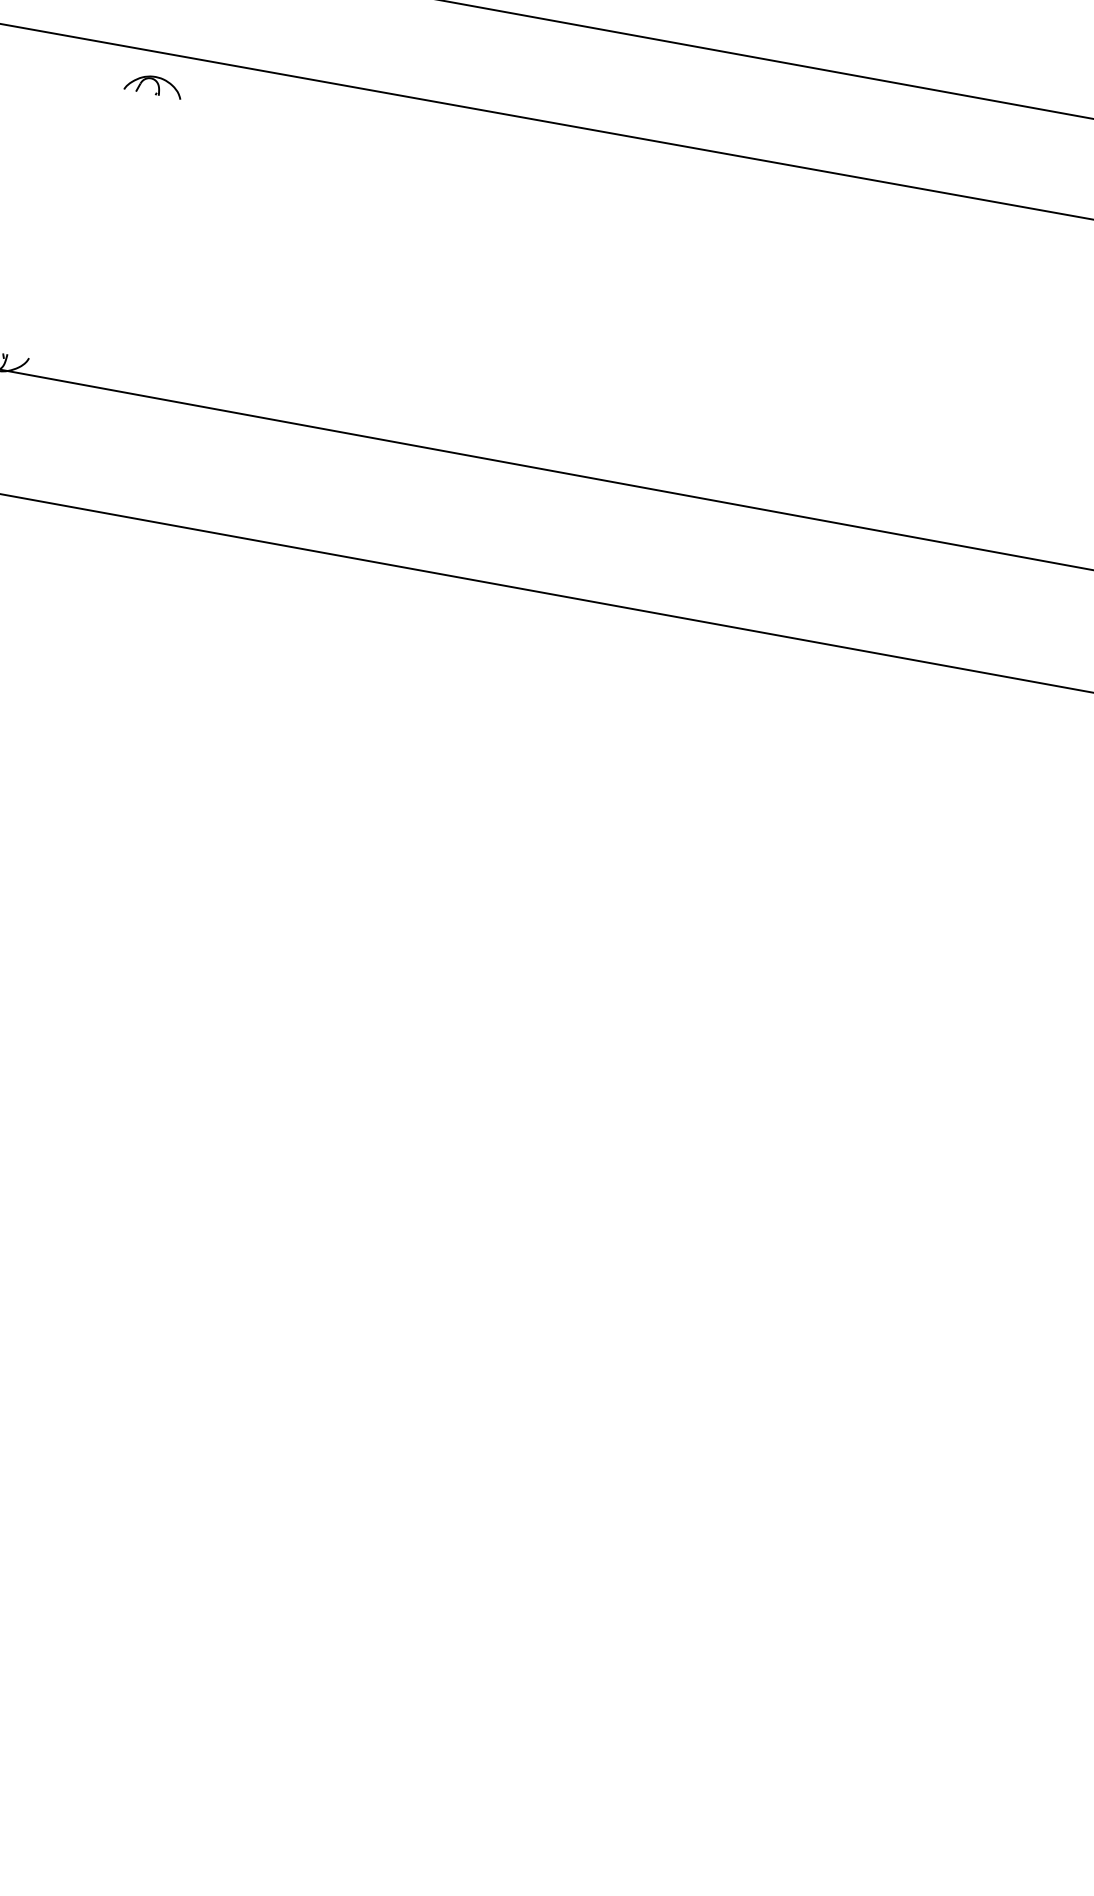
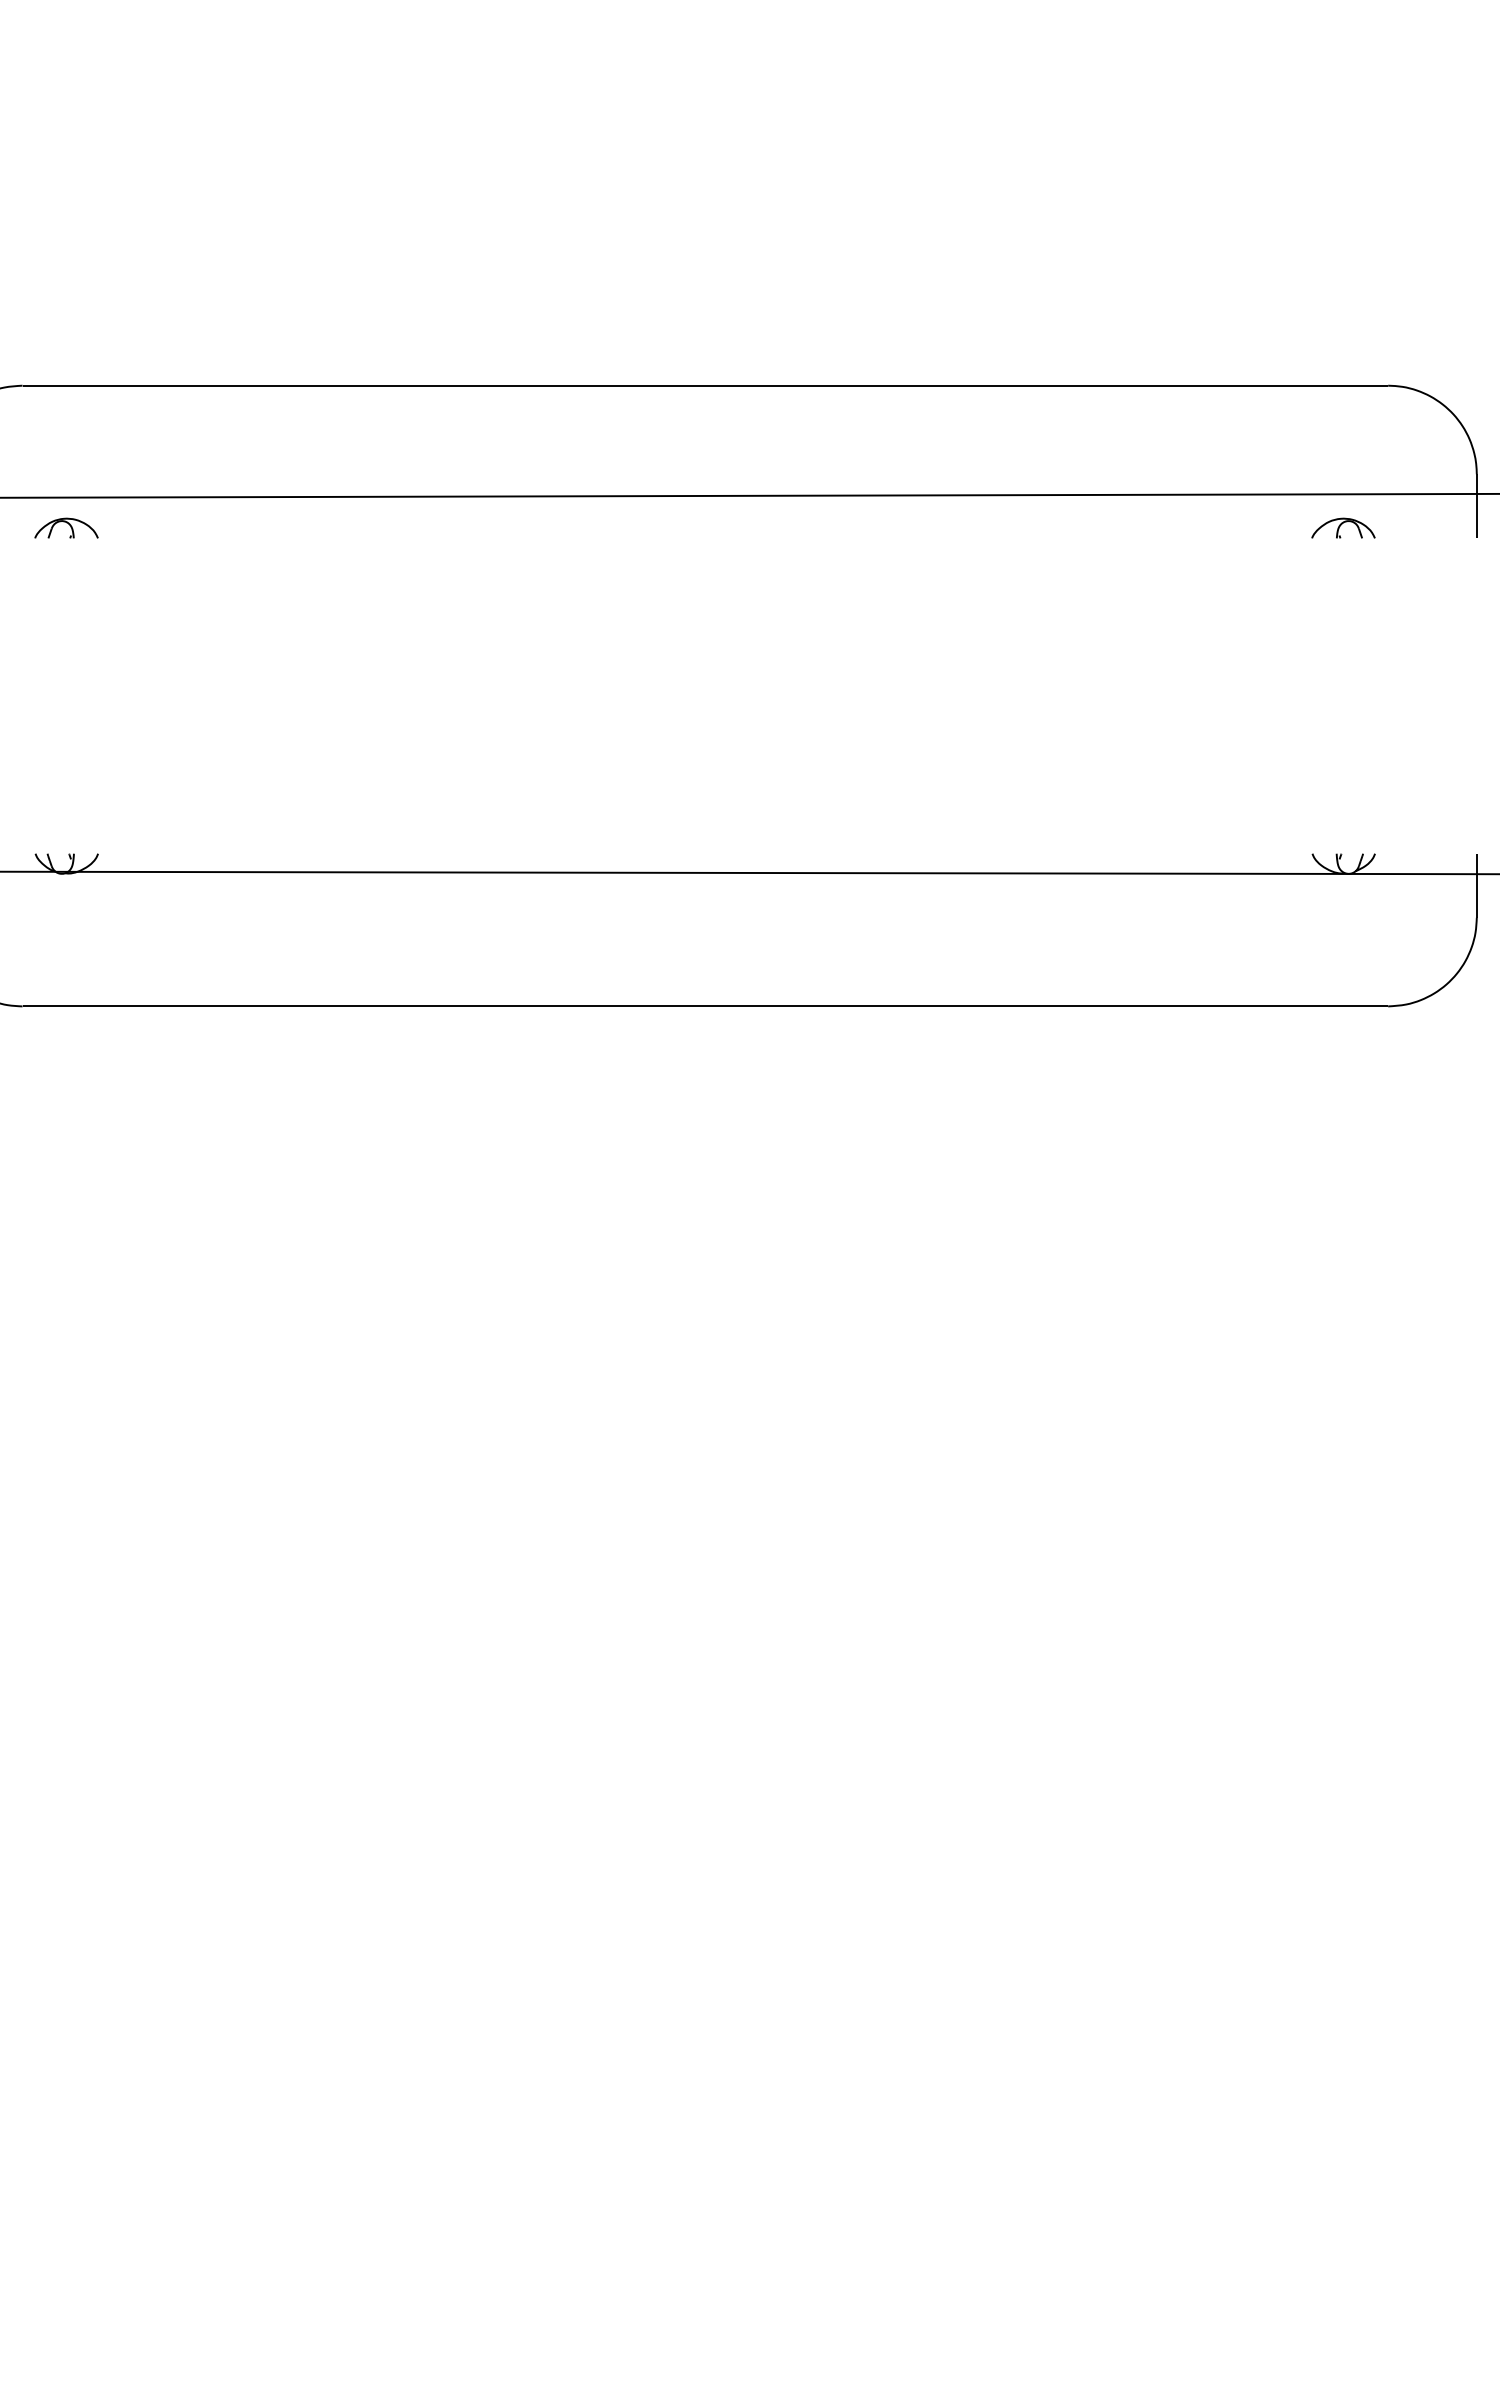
part: (153, 84) -> (66, 527), moved

